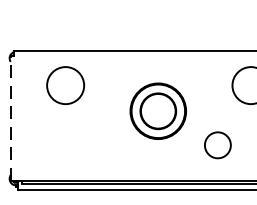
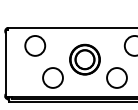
line: (10, 118) -> (5, 63), dashed -> solid
circle: (97, 144) -> (52, 77), added
circle: (216, 144) -> (116, 77), size x1.43

